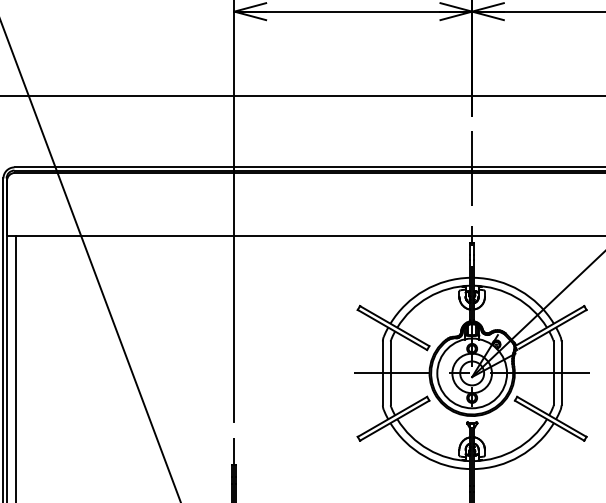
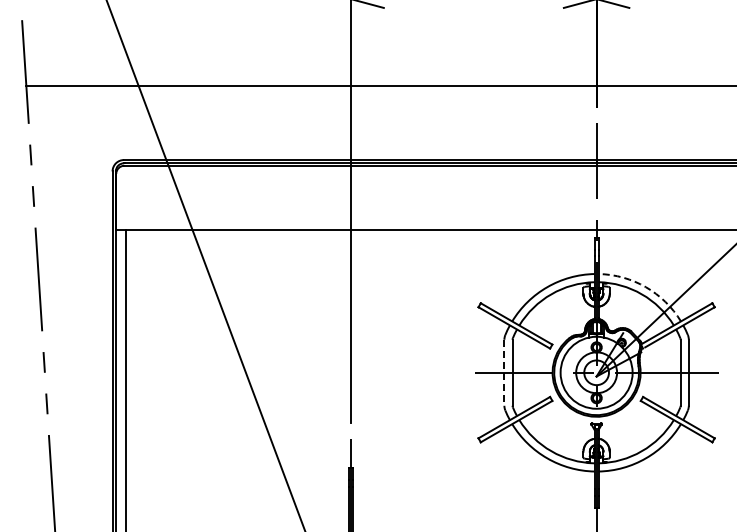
arc: (519, 290) -> (645, 287), solid -> dashed
line: (382, 374) -> (504, 373), solid -> dashed

